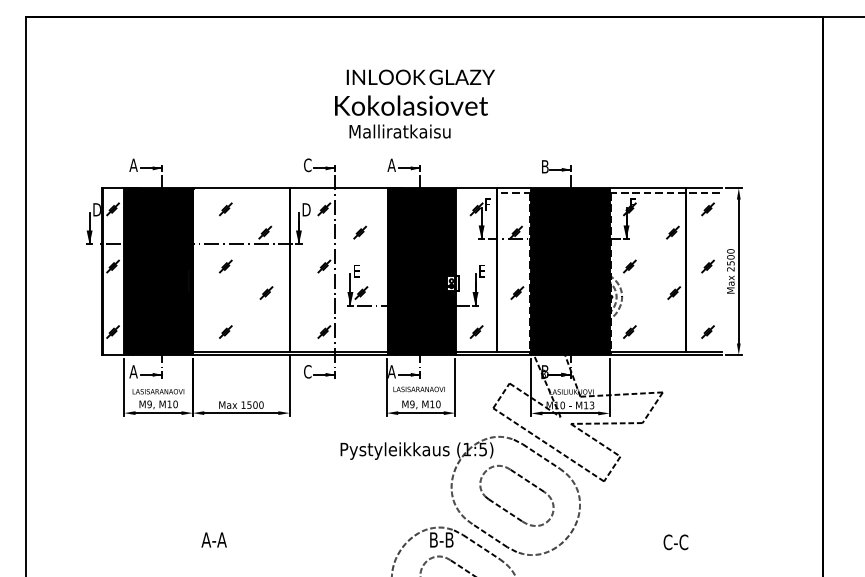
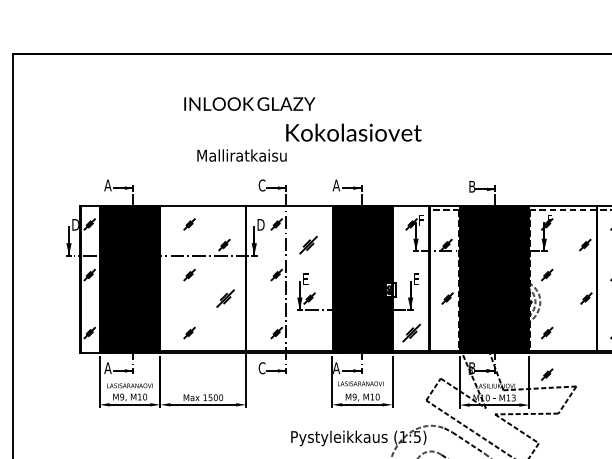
text: (420, 77) -> (249, 104), moved
text: (399, 131) -> (241, 155), moved
part: (359, 232) -> (307, 244), size x1.6
part: (266, 292) -> (225, 298), size x1.6
part: (476, 331) -> (411, 332), size x1.6
part: (629, 378) -> (546, 374), added

